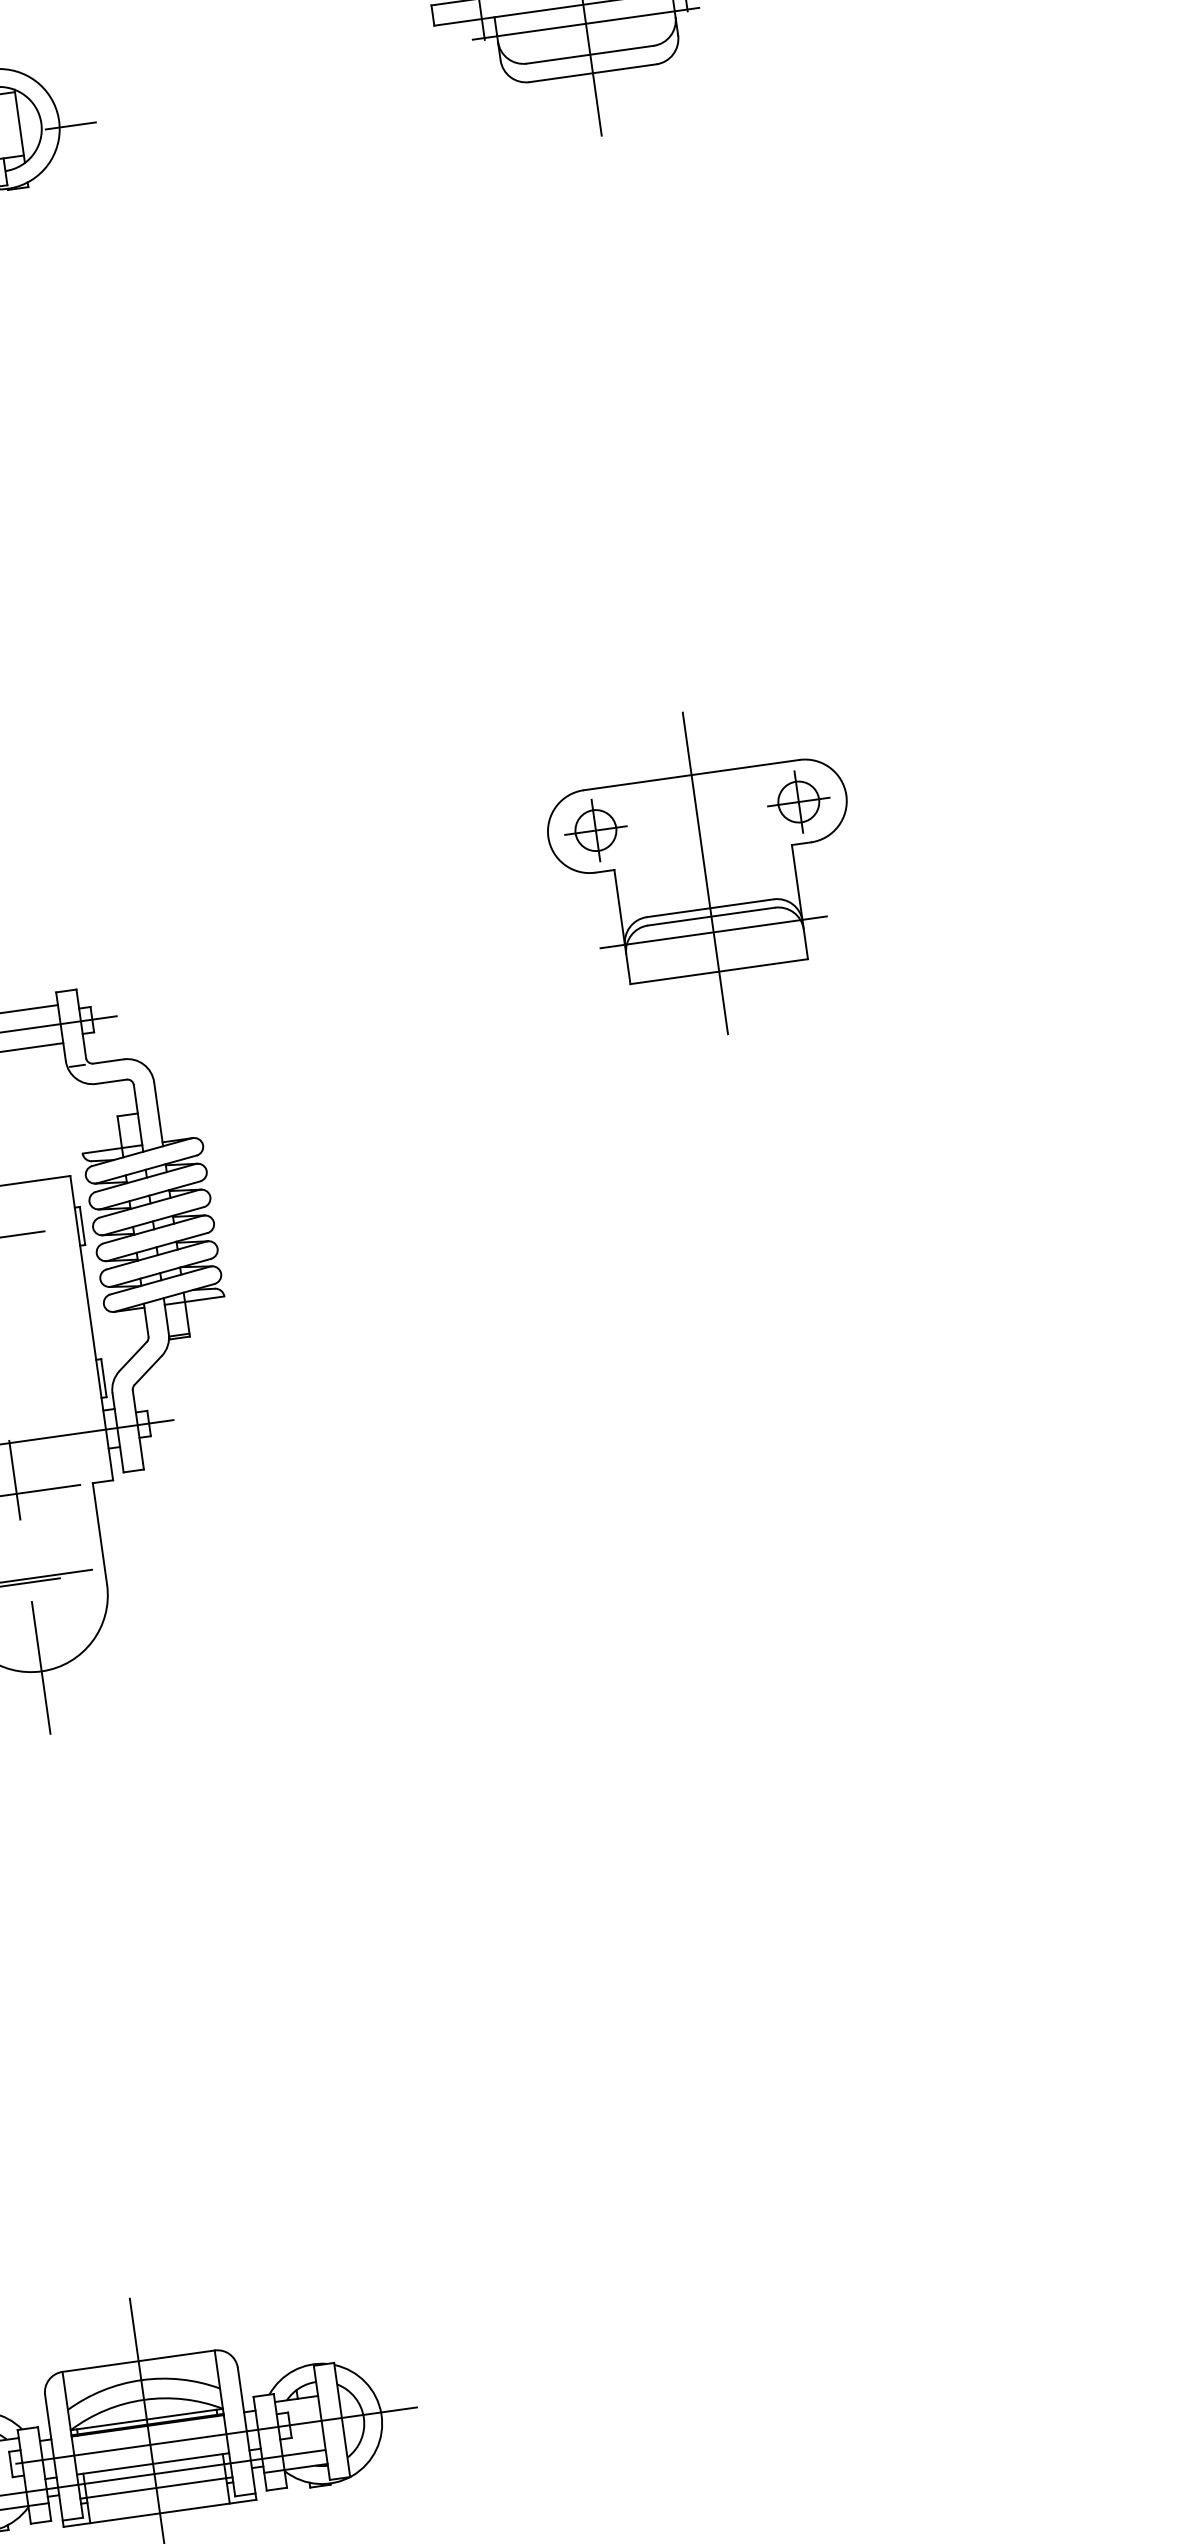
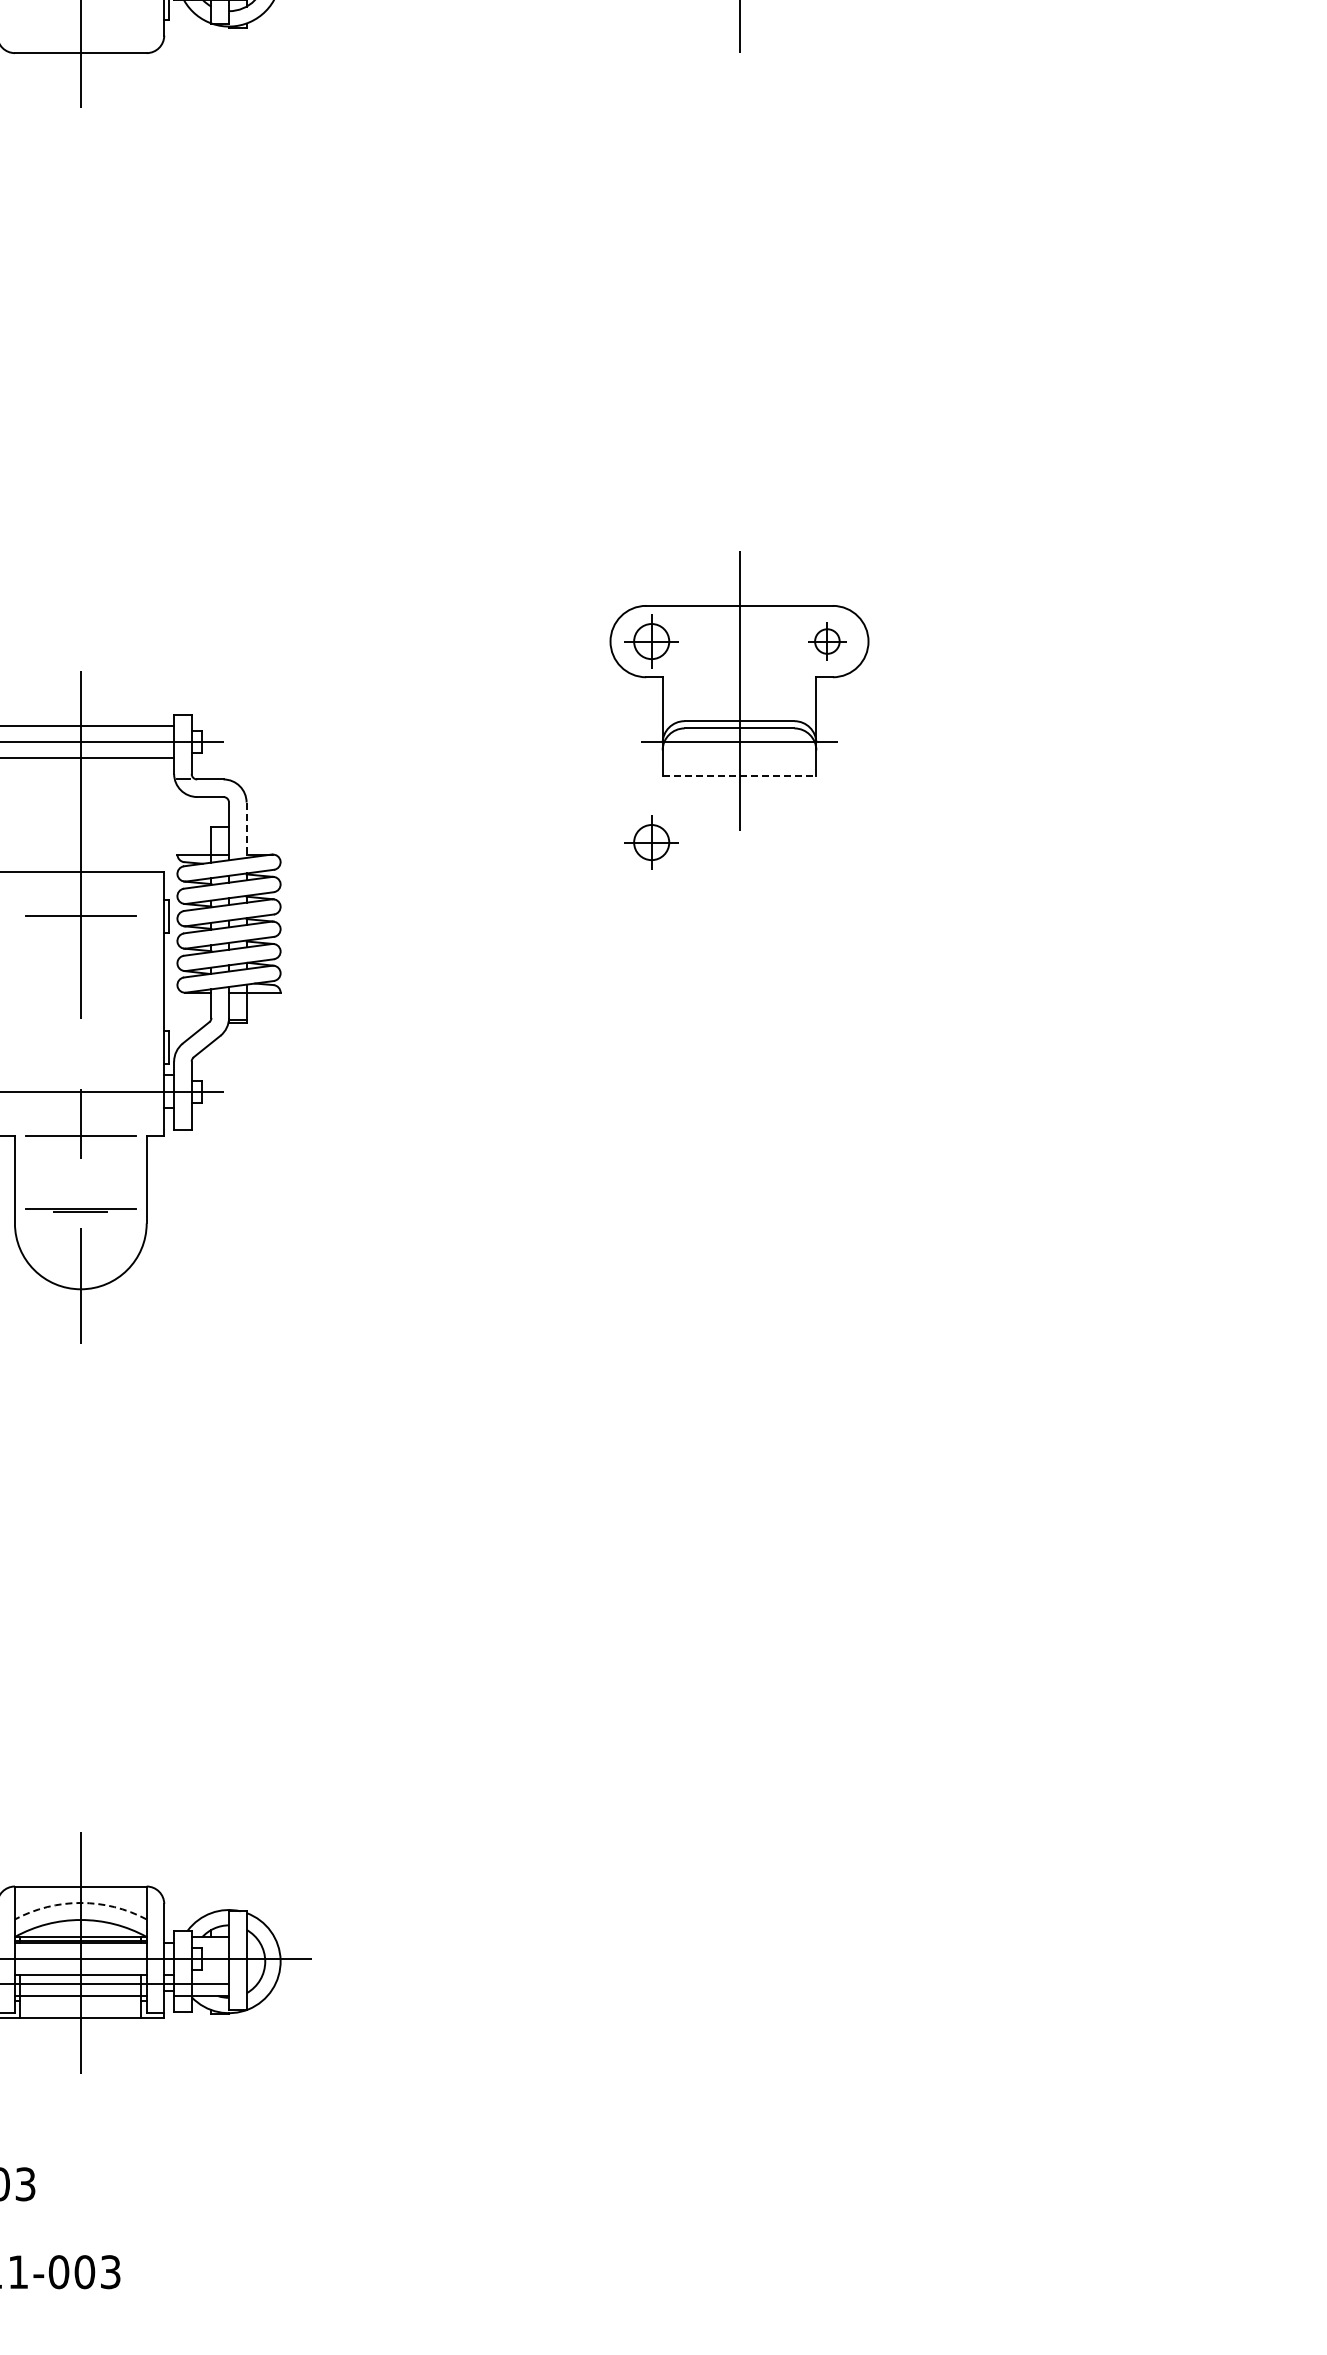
part: (798, 801) -> (827, 641), size x0.7
line: (719, 972) -> (739, 776), solid -> dashed
part: (628, 1062) -> (651, 842), added
line: (158, 1114) -> (246, 830), solid -> dashed
arc: (140, 2379) -> (80, 1902), solid -> dashed

